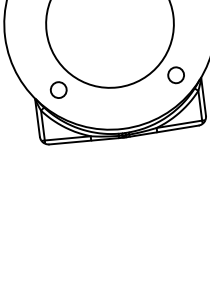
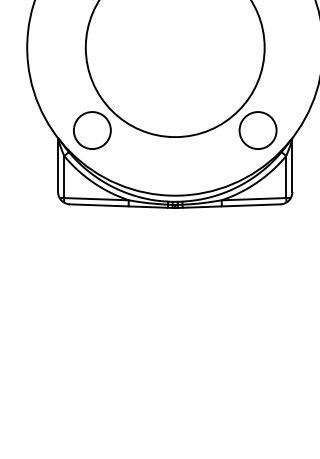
circle: (175, 75) -> (257, 130), size x1.67
circle: (58, 90) -> (92, 130), size x1.67

